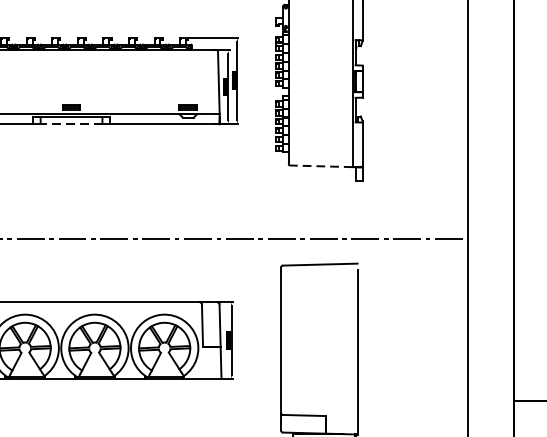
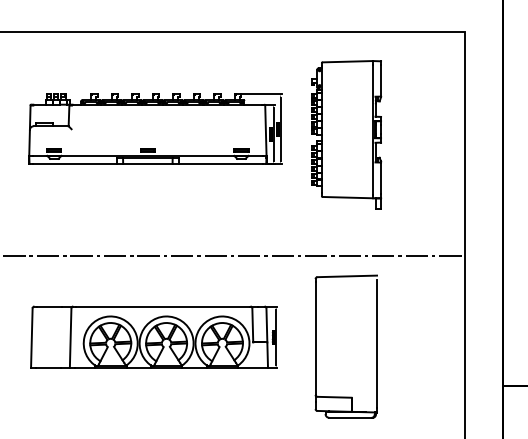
line: (71, 123) -> (147, 163), dashed -> solid
line: (320, 166) -> (347, 197), dashed -> solid

